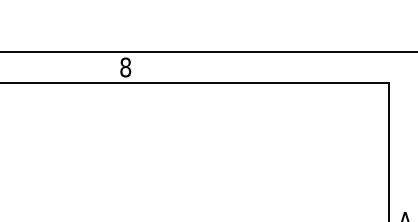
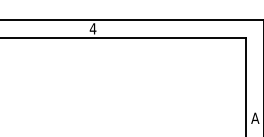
text: (124, 66) -> (92, 28), 8 -> 4

